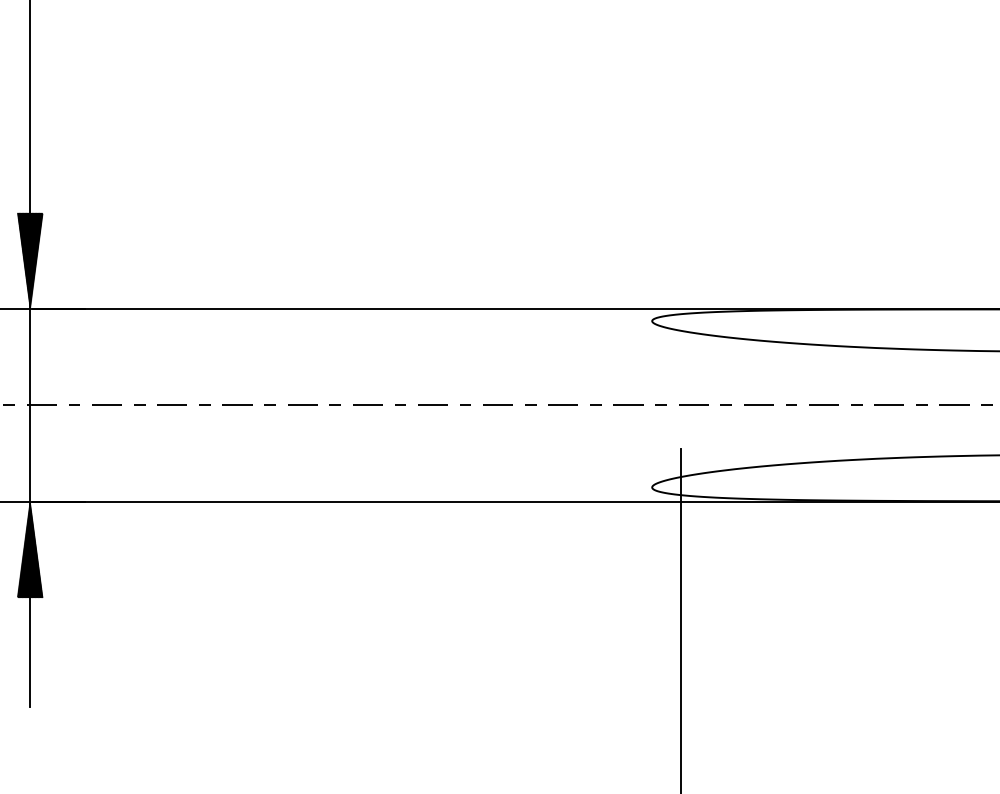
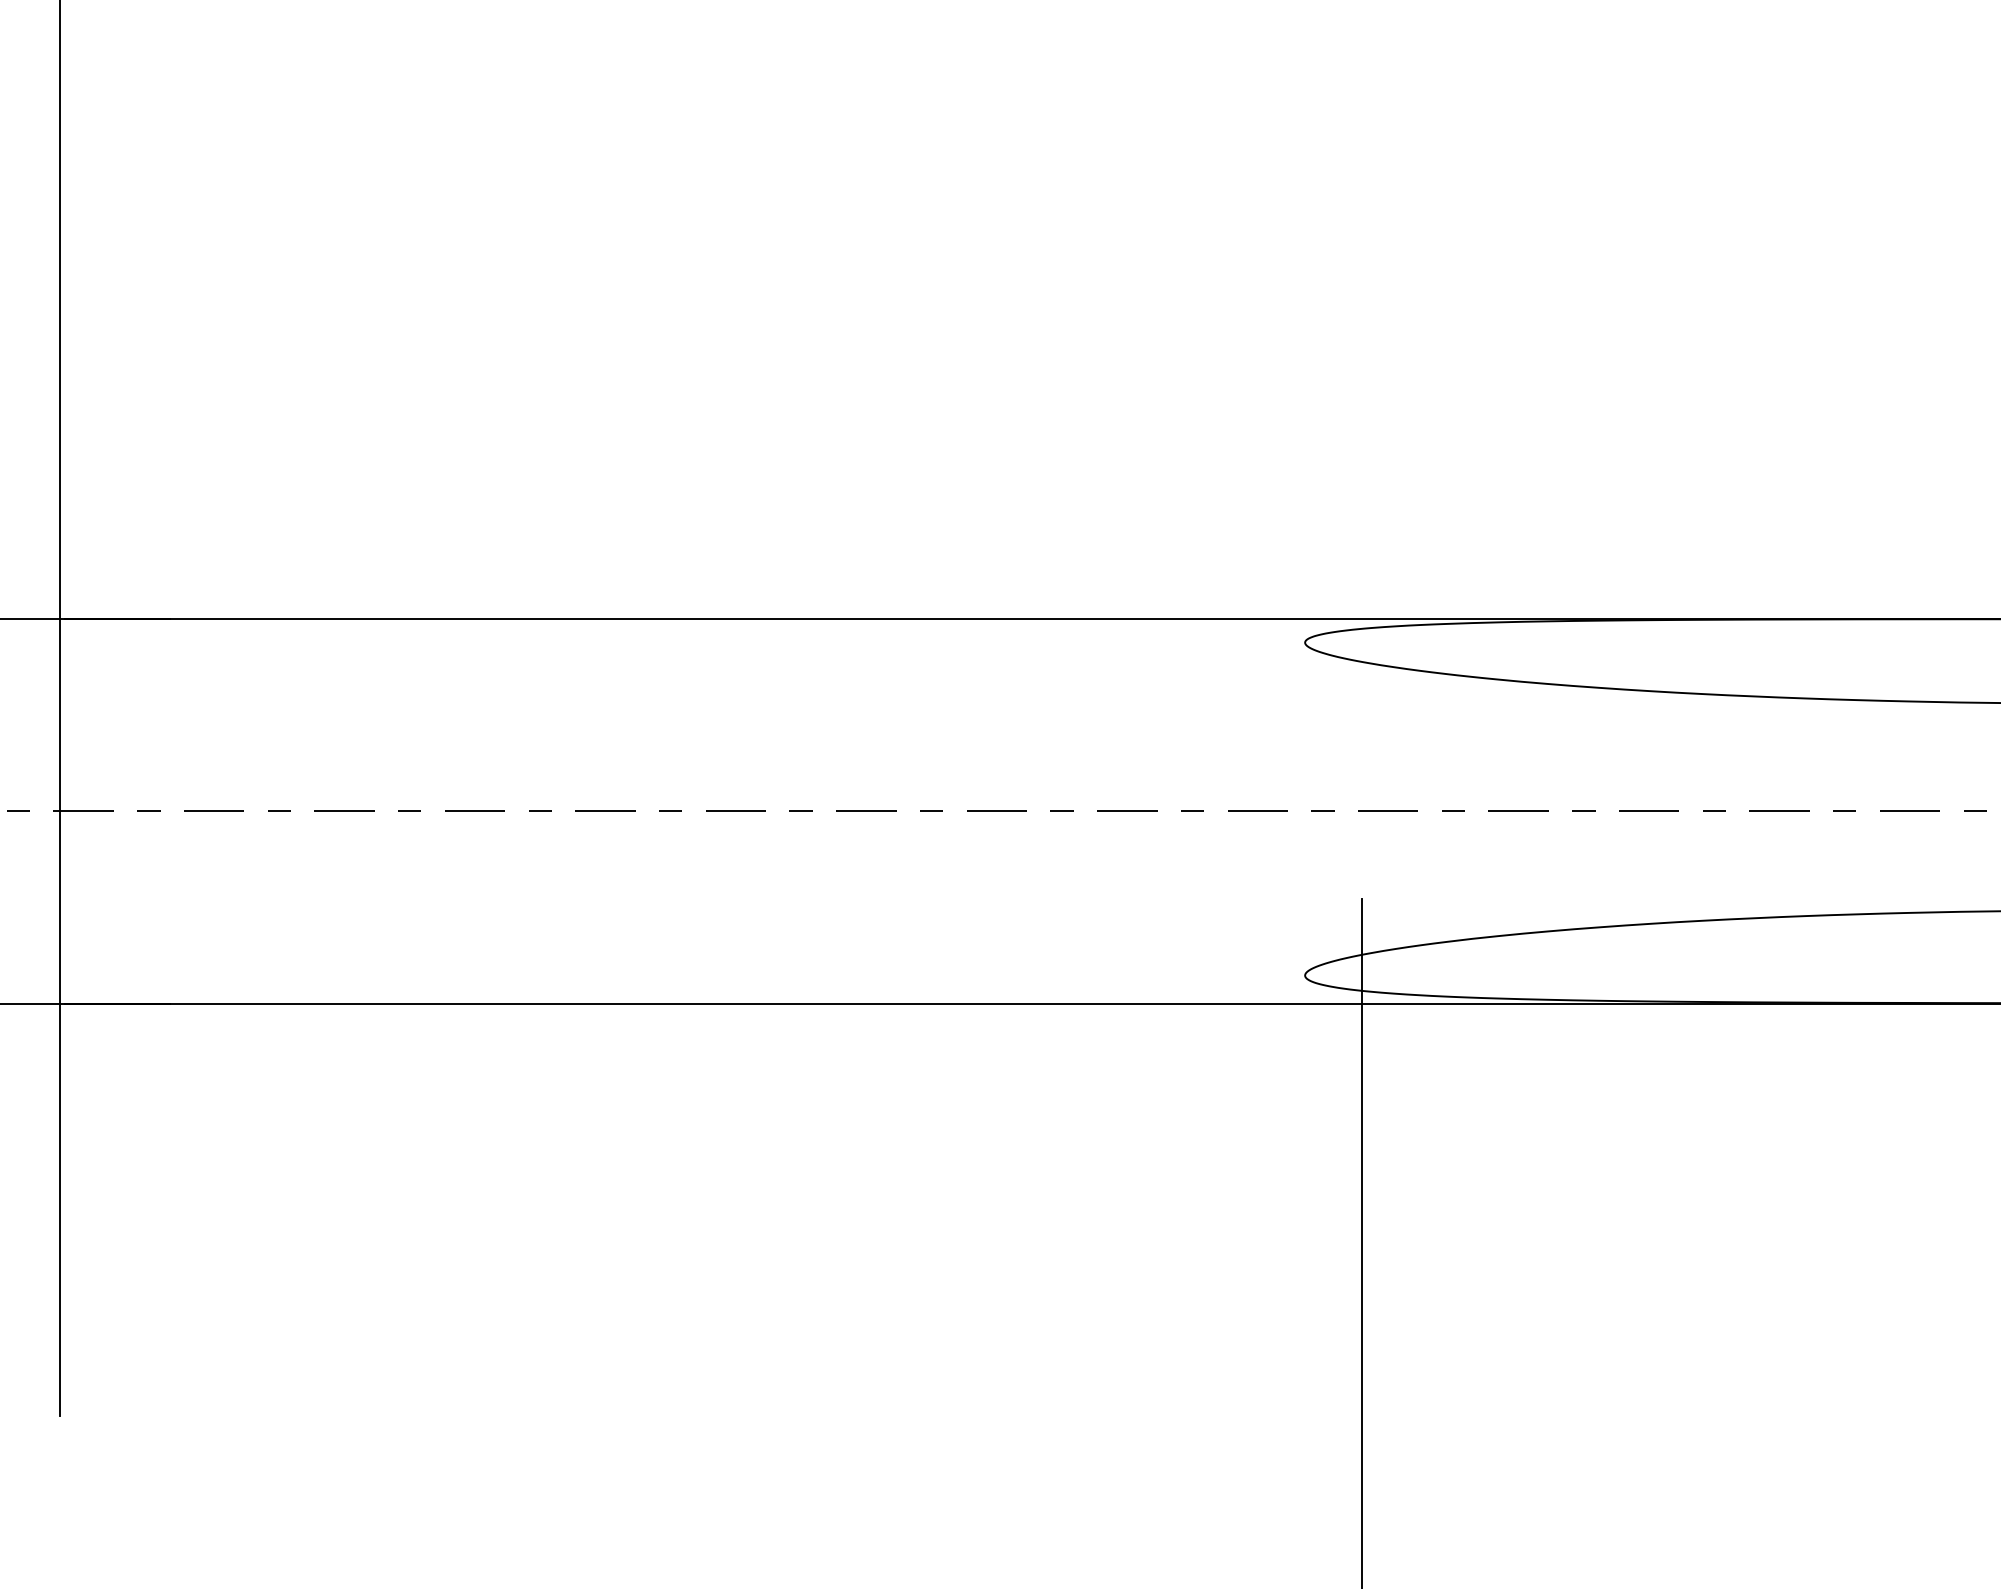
hatch: (29, 261) -> (58, 523), removed
hatch: (29, 549) -> (58, 1099), removed

